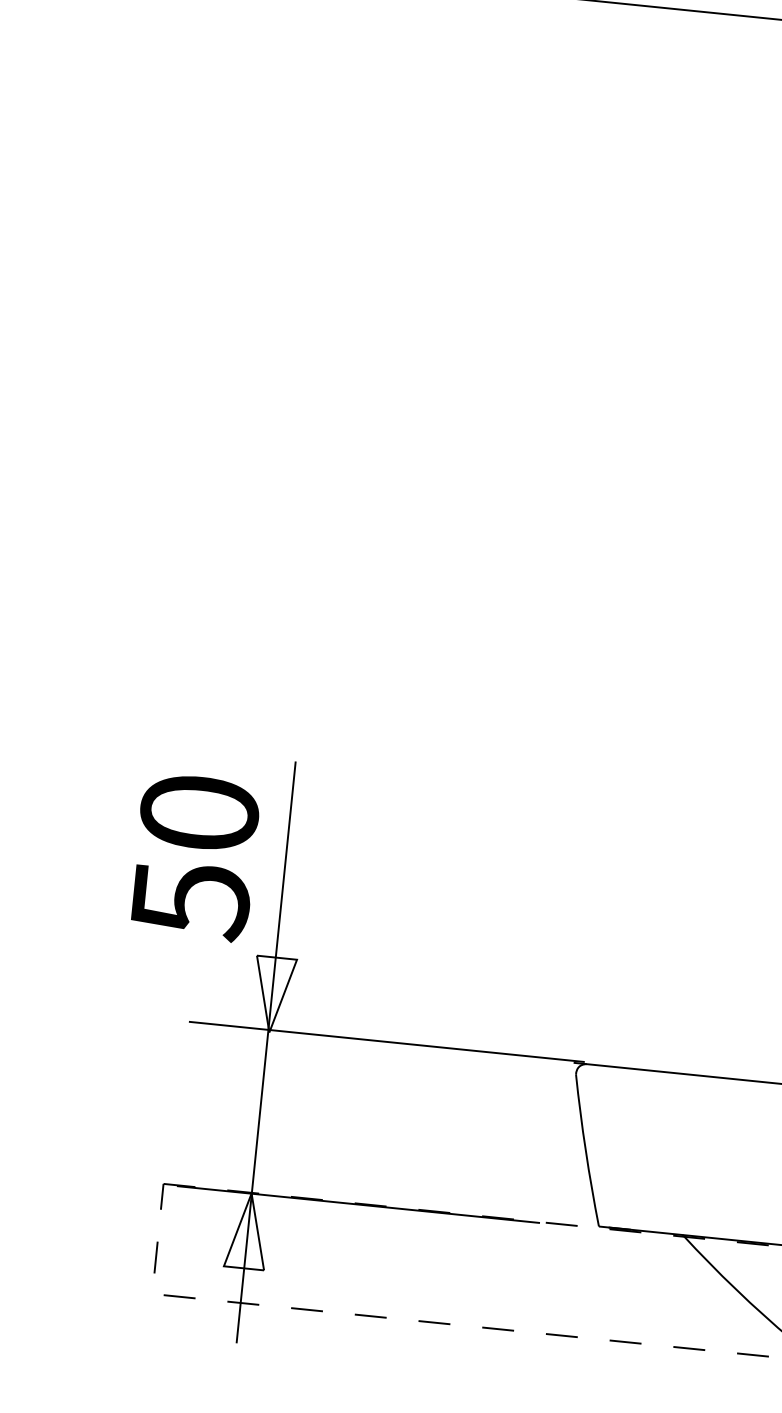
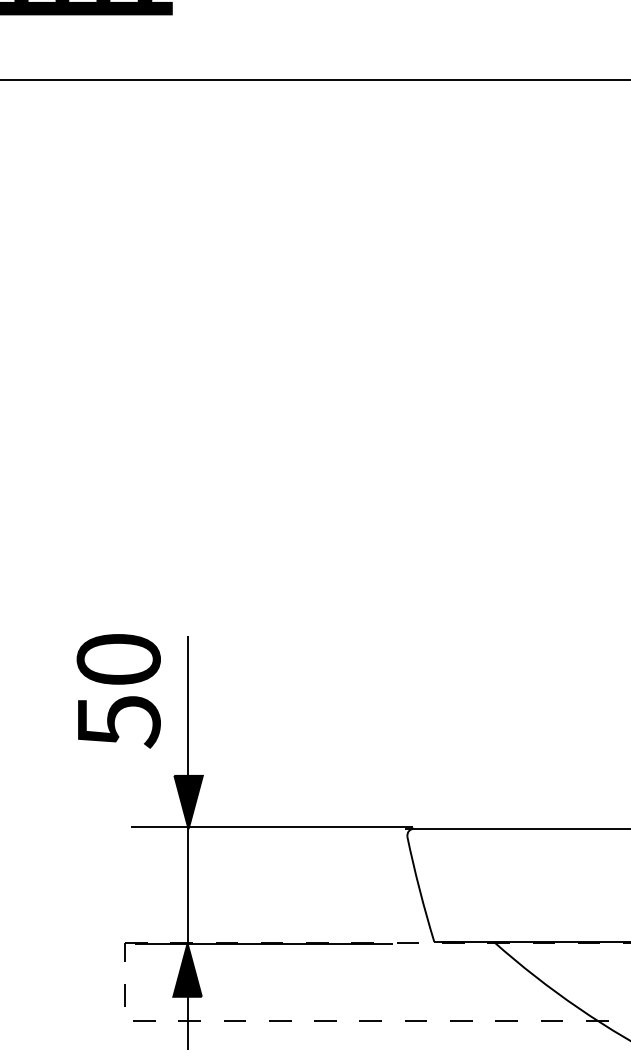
text: (194, 857) -> (118, 691), moved
fill: (273, 995) -> (188, 802), added
fill: (247, 1229) -> (187, 969), added

